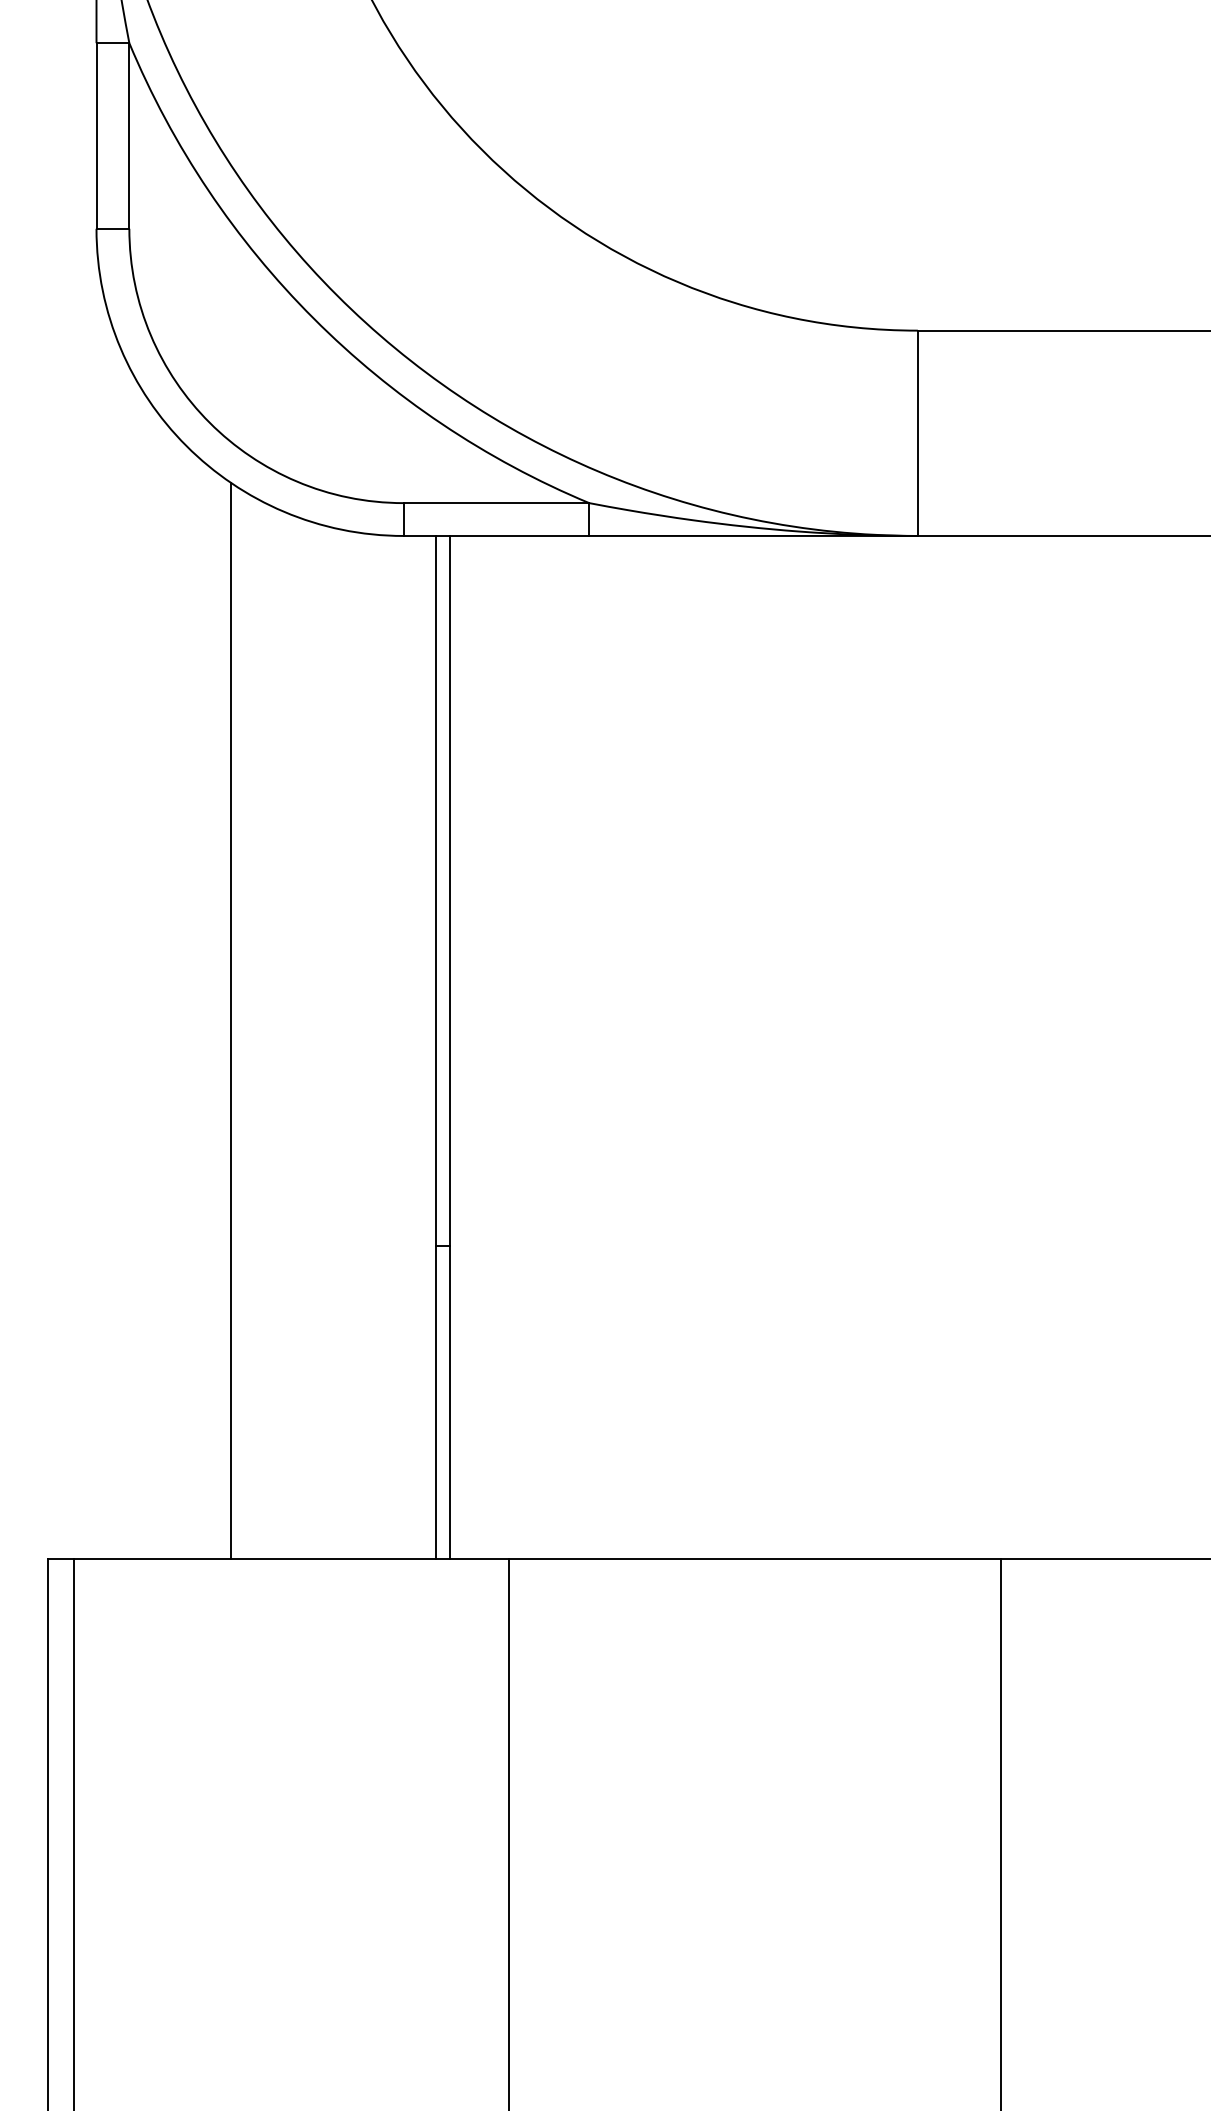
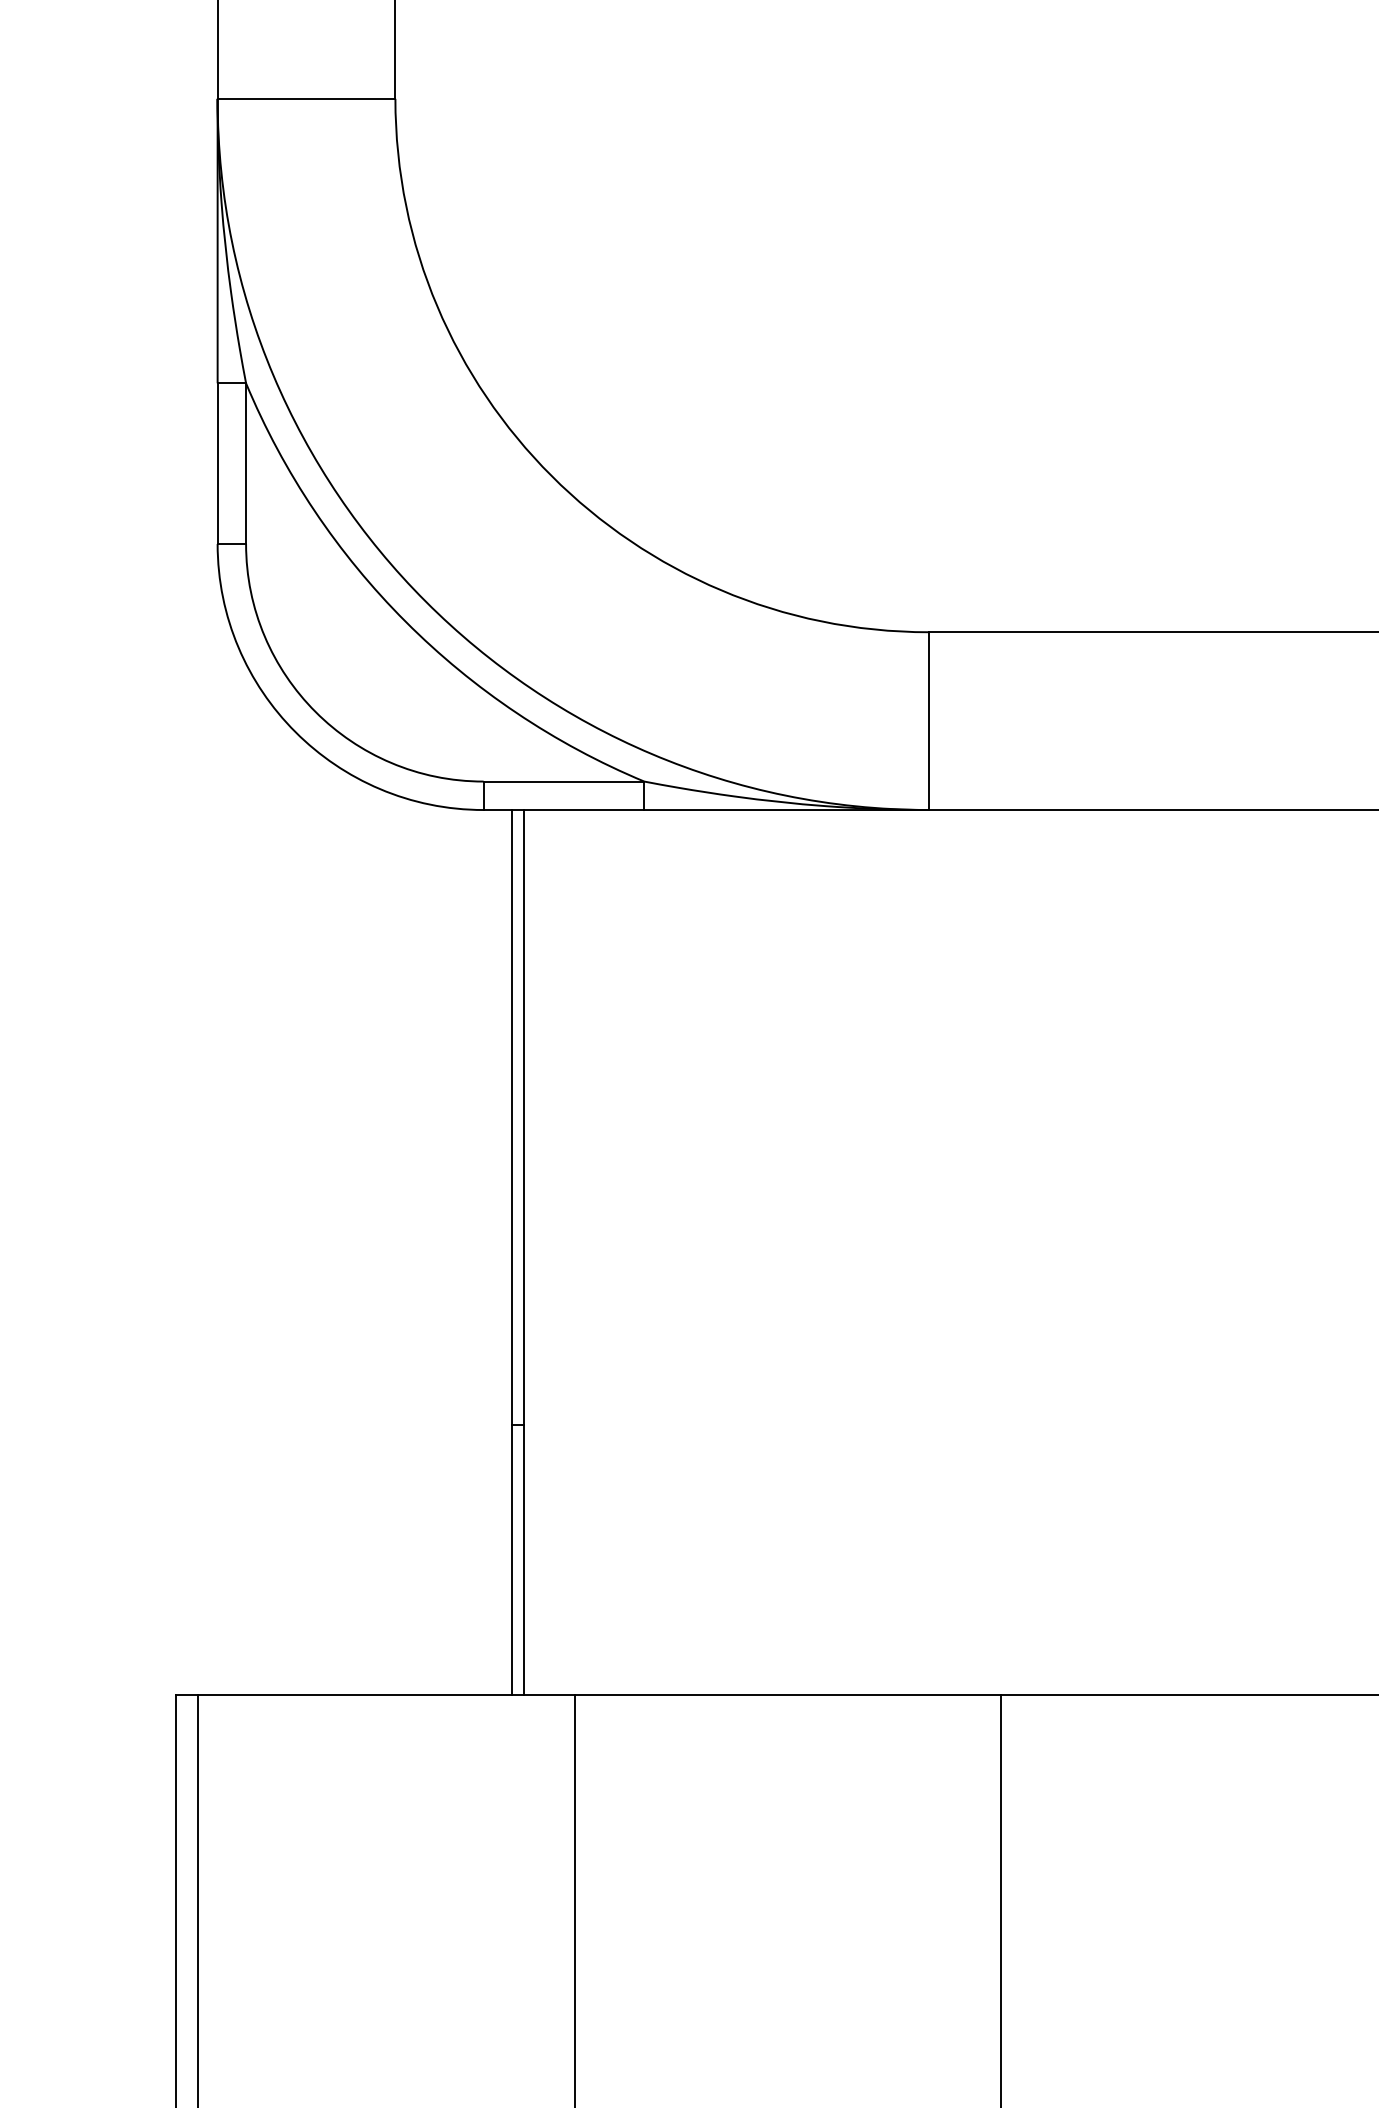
line: (230, 1020) -> (333, 1229), removed

